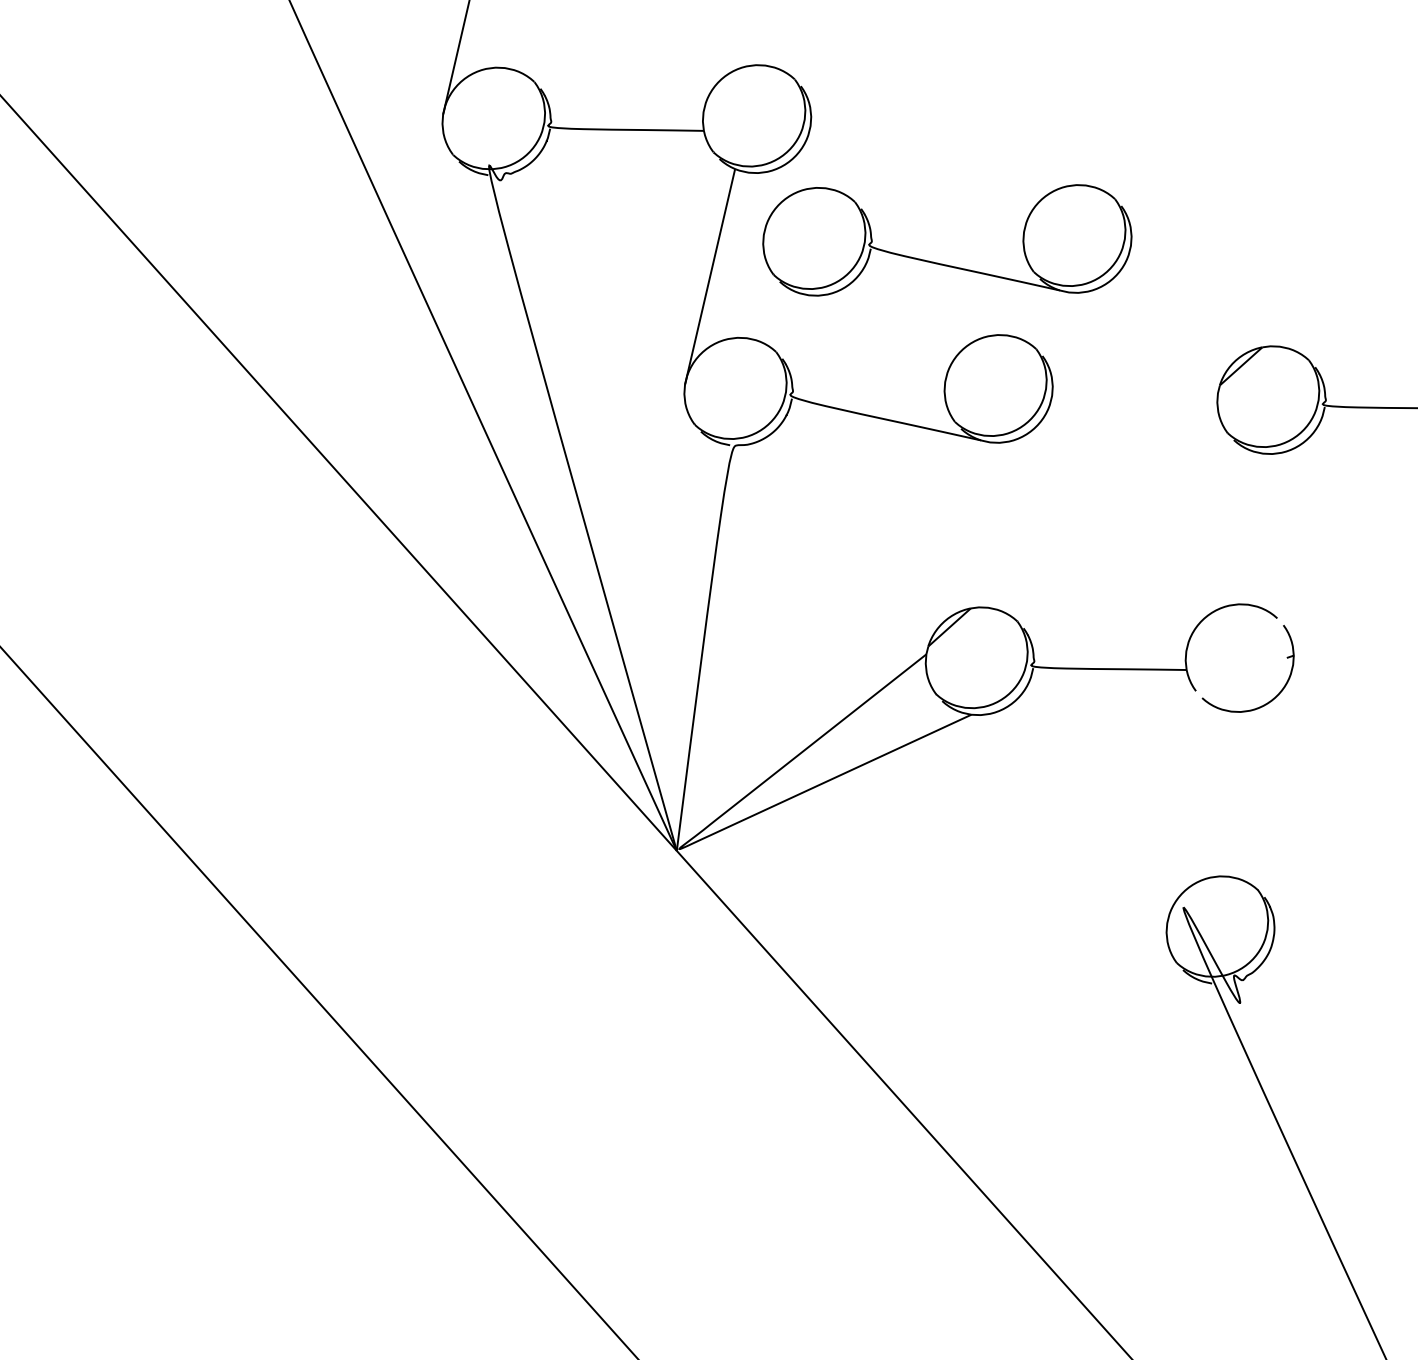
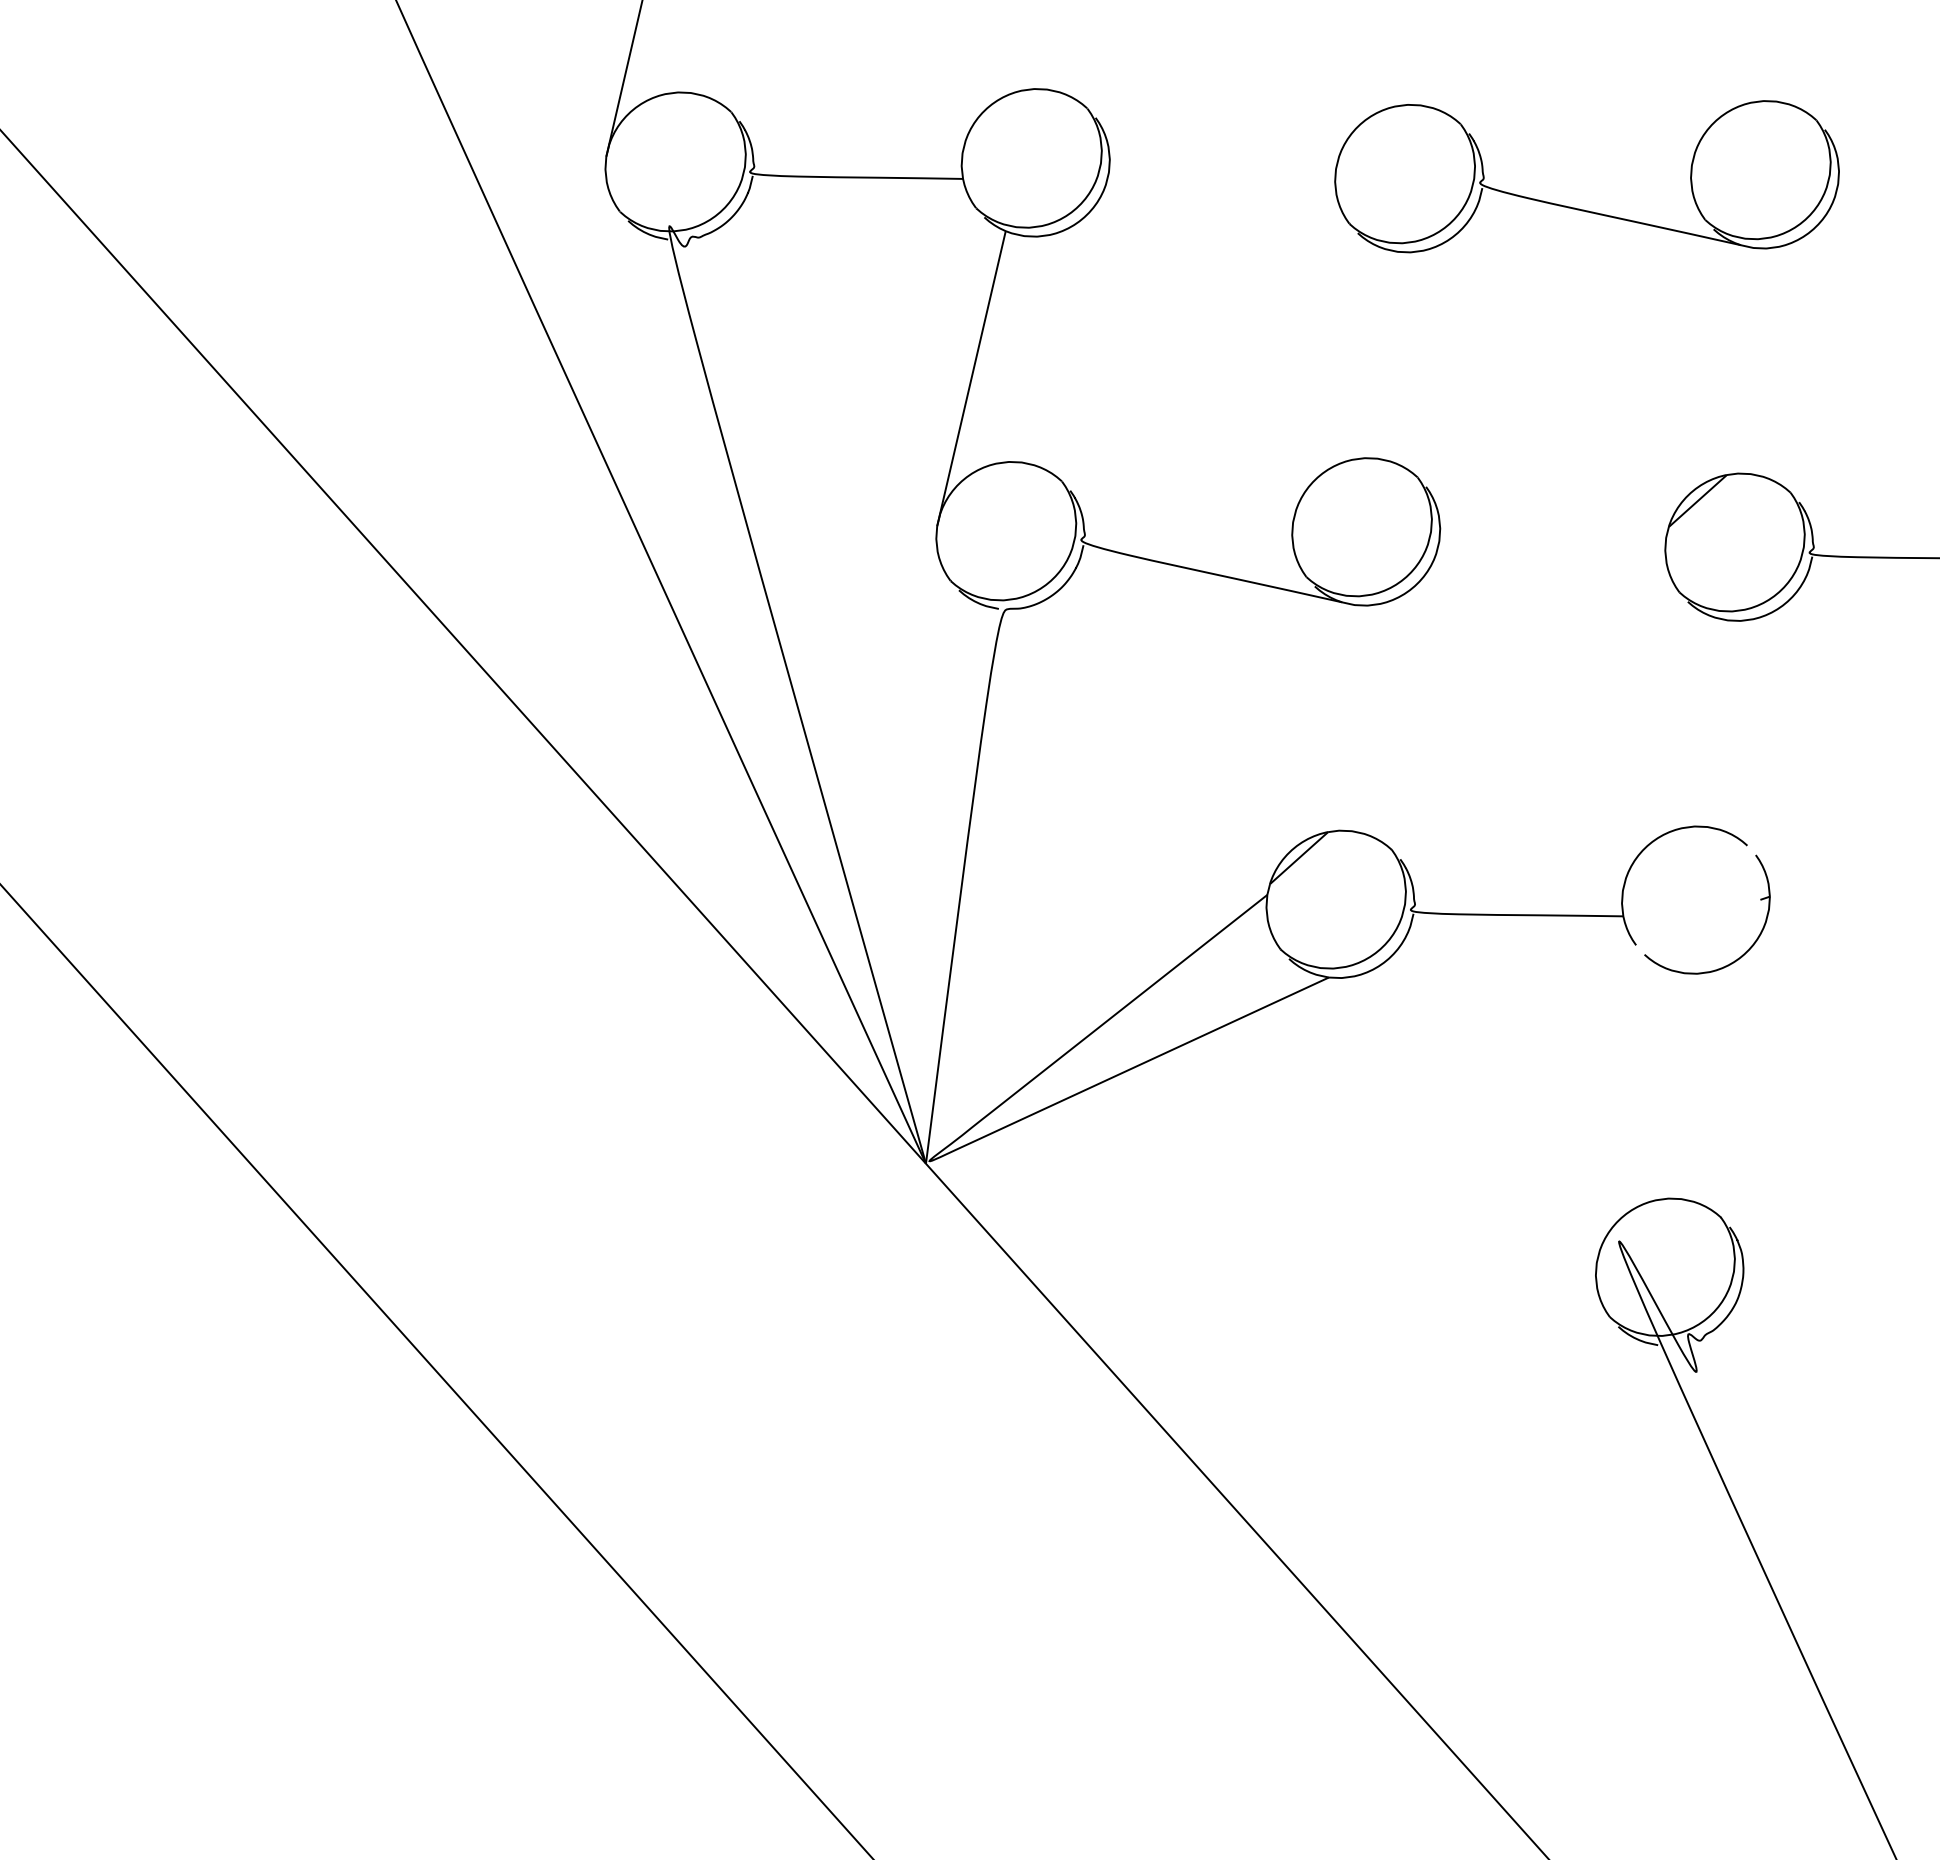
part: (941, 263) -> (1579, 208), moved

